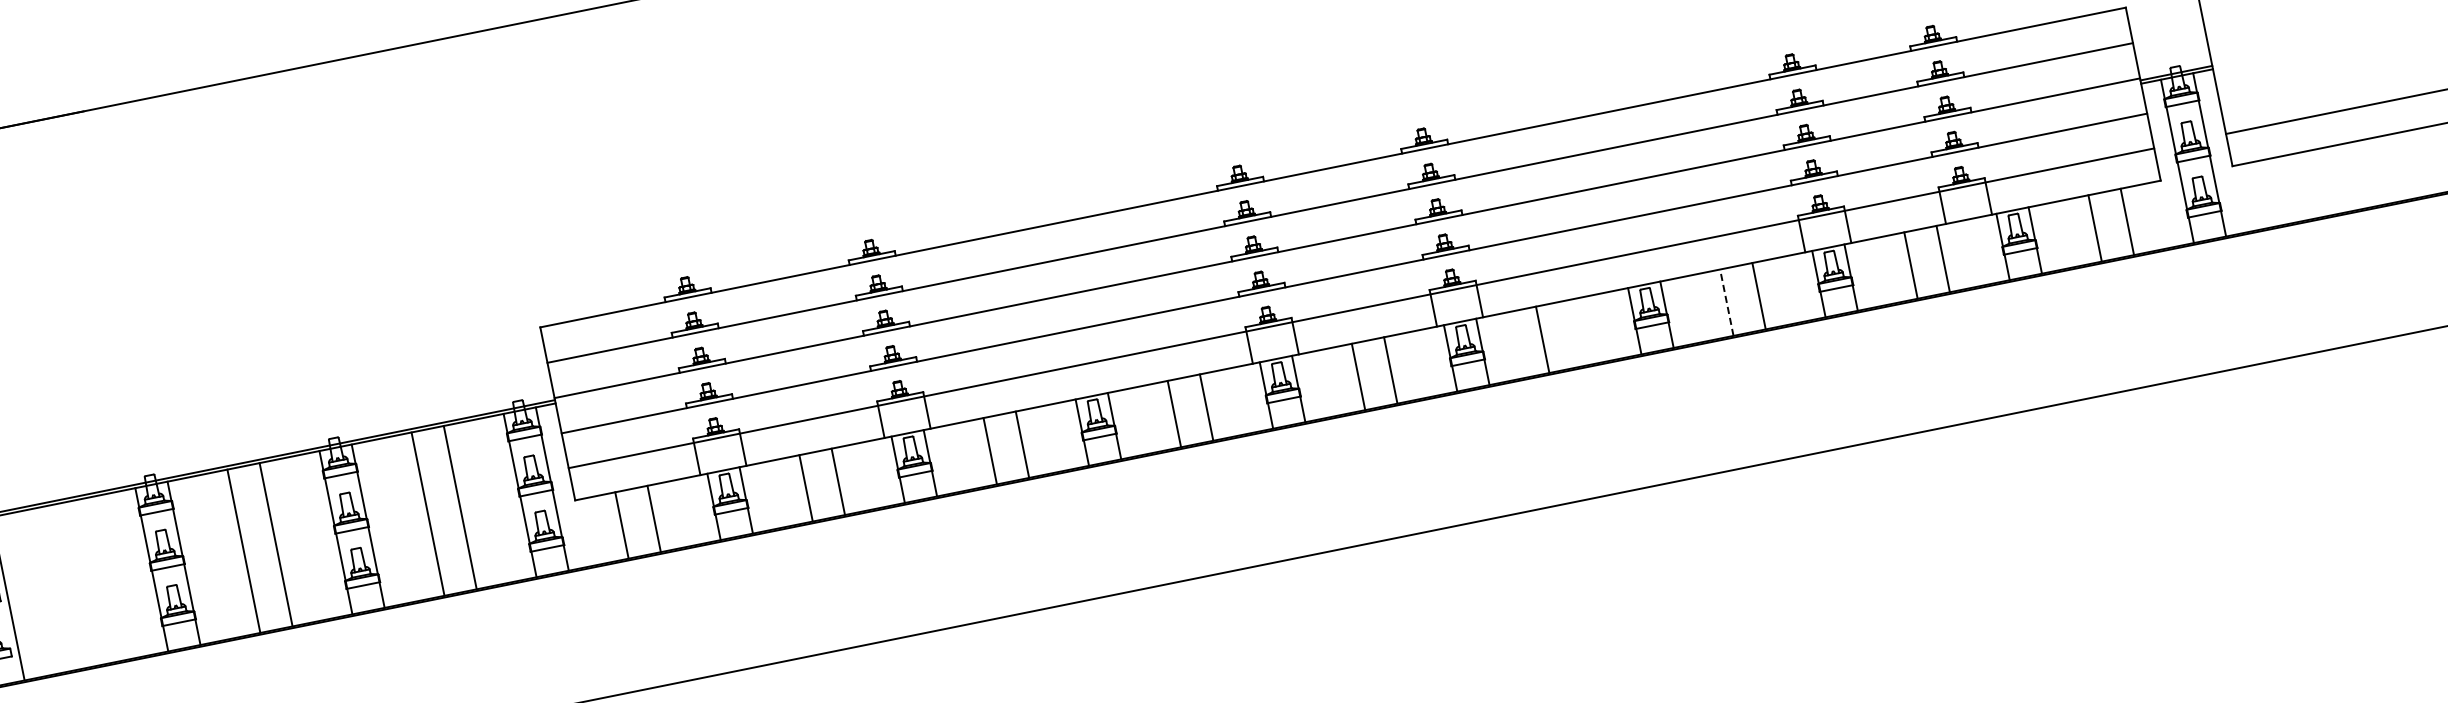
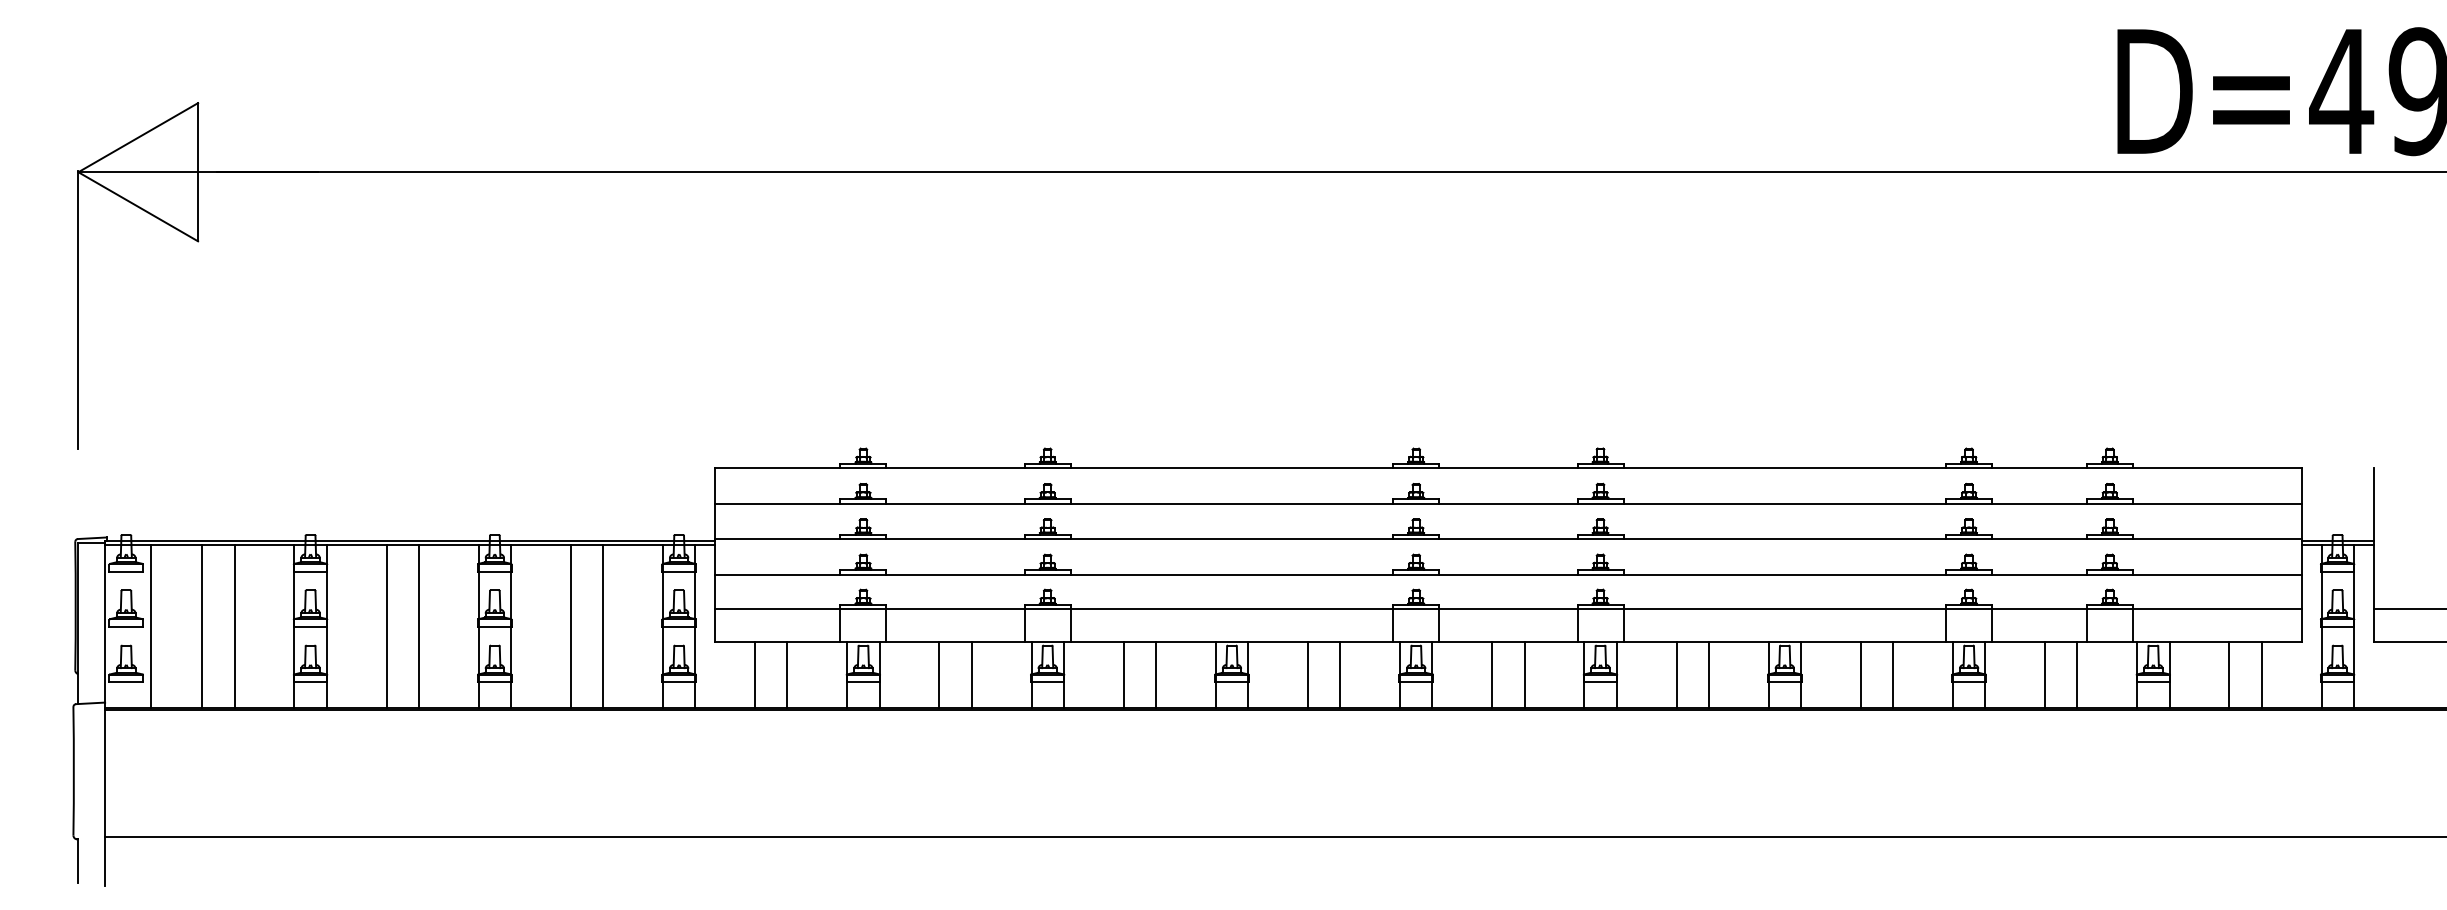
line: (1726, 302) -> (1860, 674), dashed -> solid
line: (1574, 333) -> (1708, 674), added
line: (91, 582) -> (234, 626), added
line: (59, 588) -> (202, 626), added

